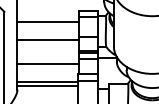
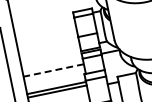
line: (48, 22) -> (45, 29), removed
line: (48, 40) -> (49, 47), removed
line: (48, 64) -> (53, 70), solid -> dashed

